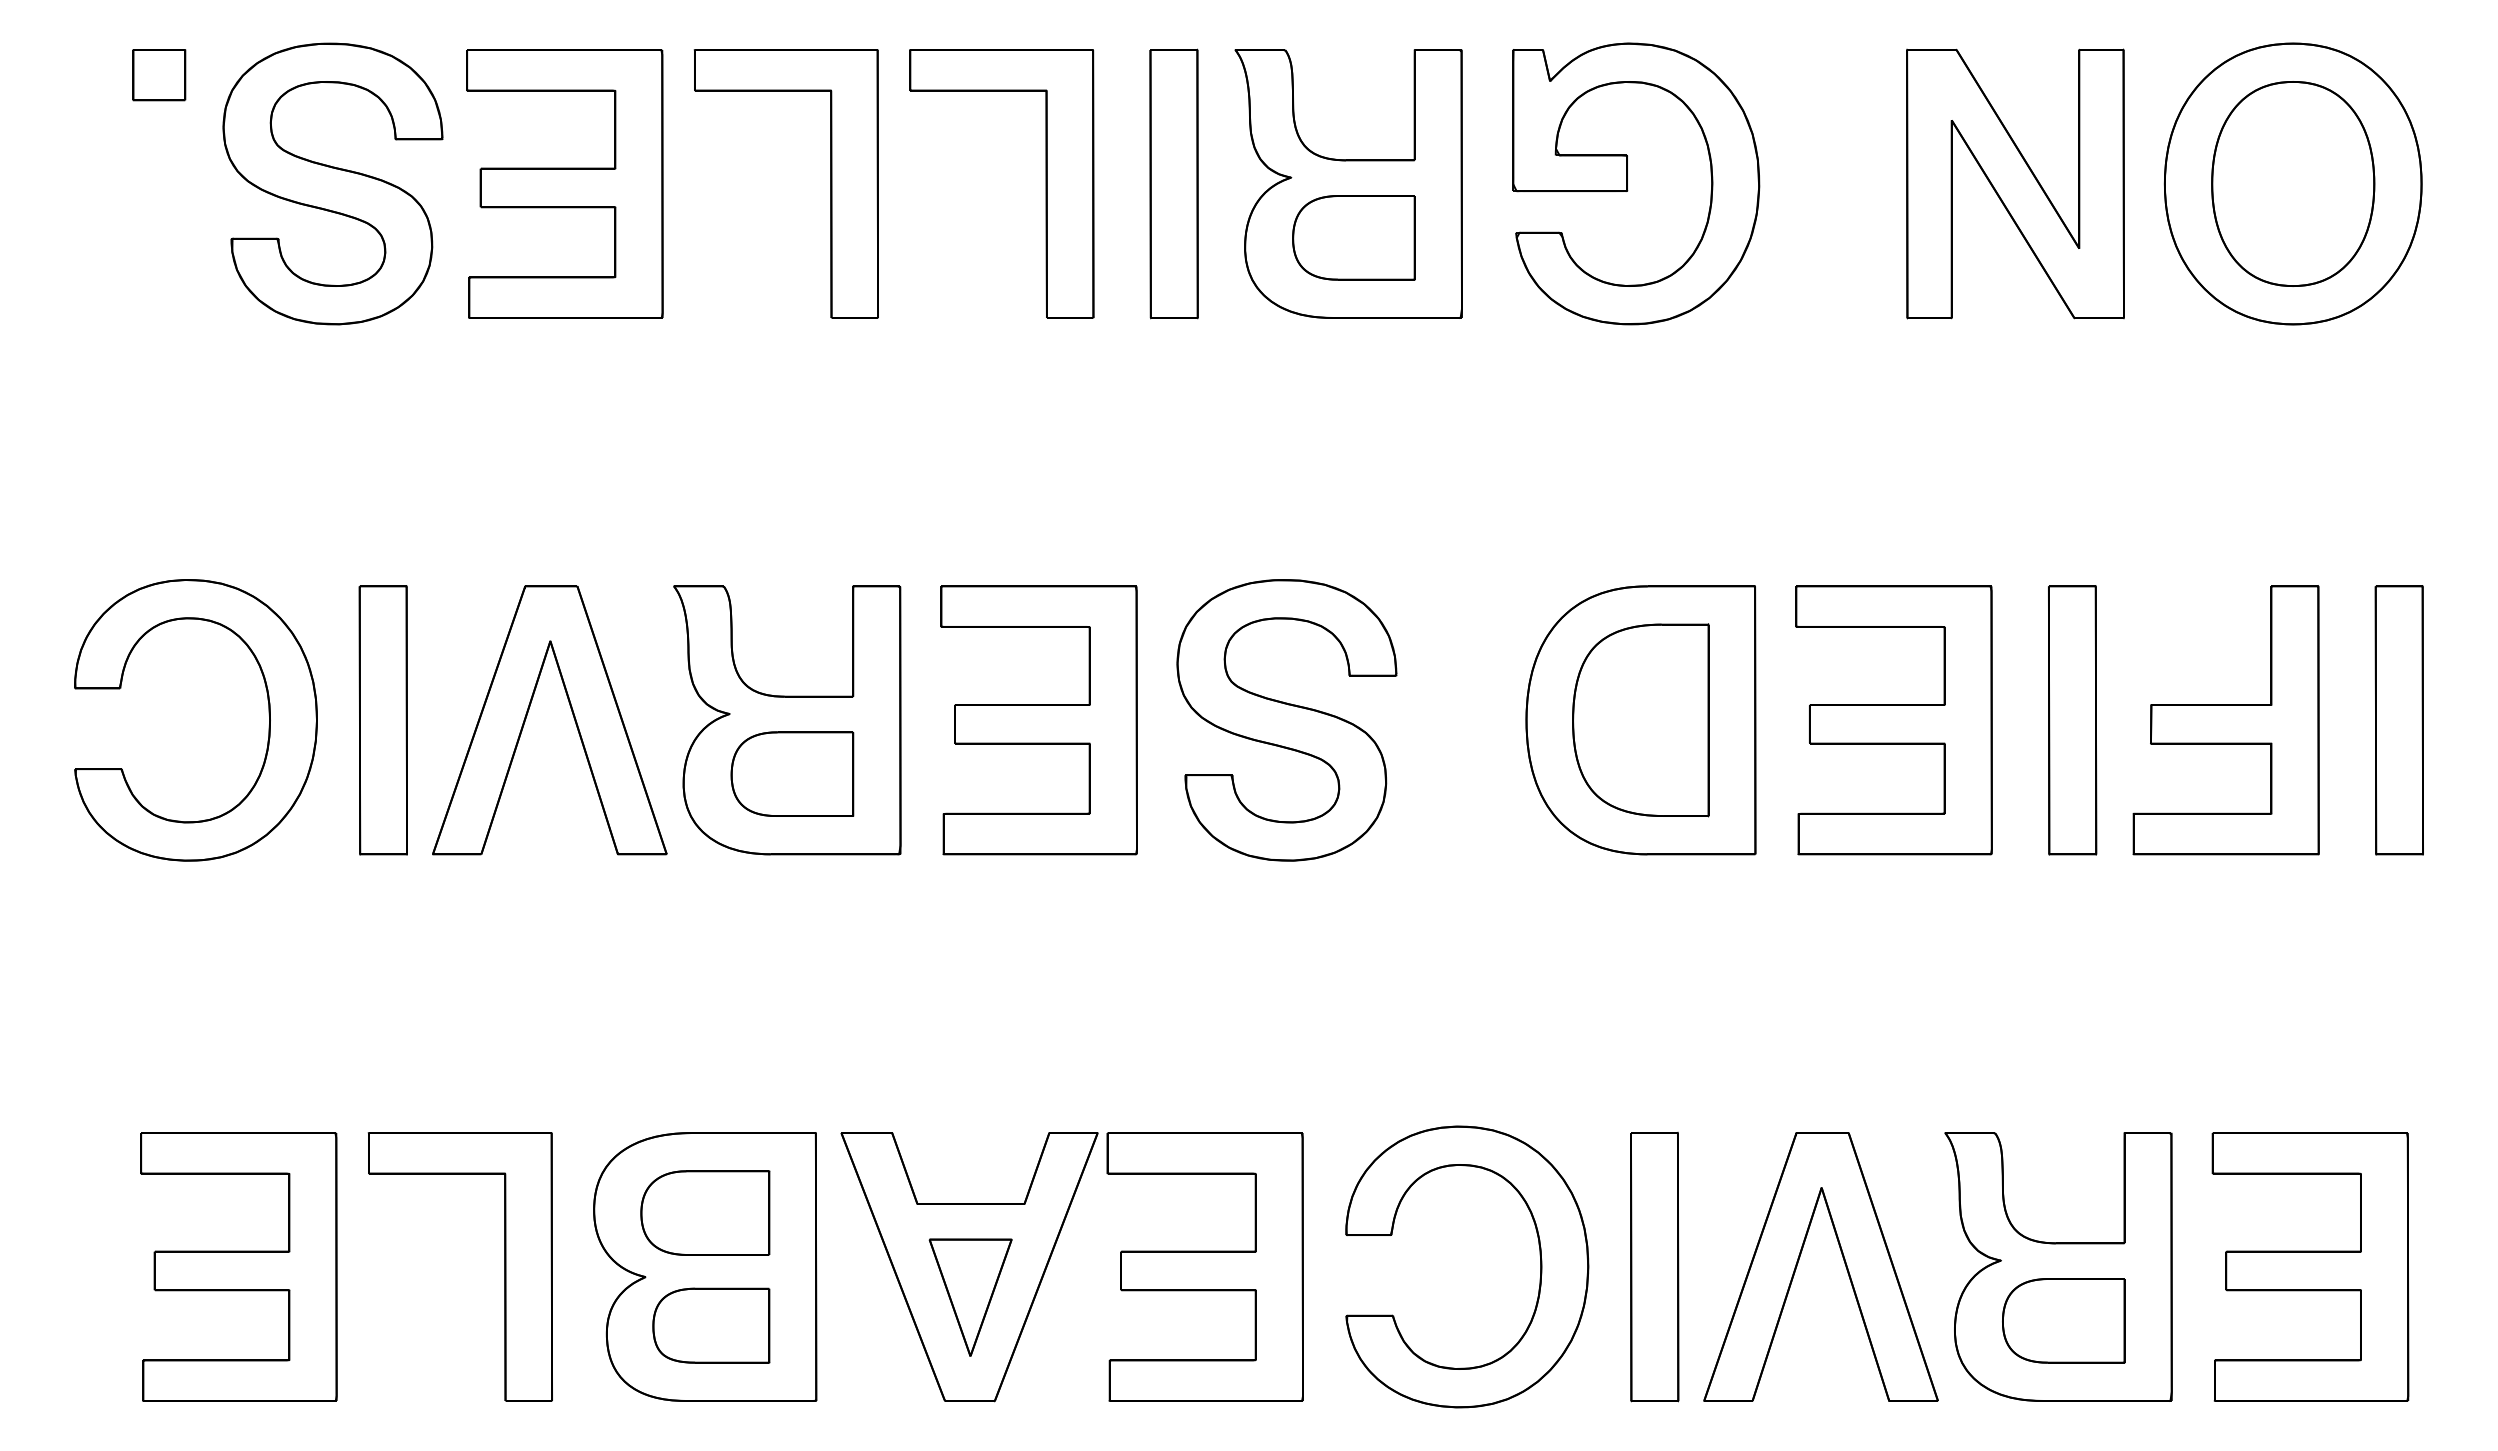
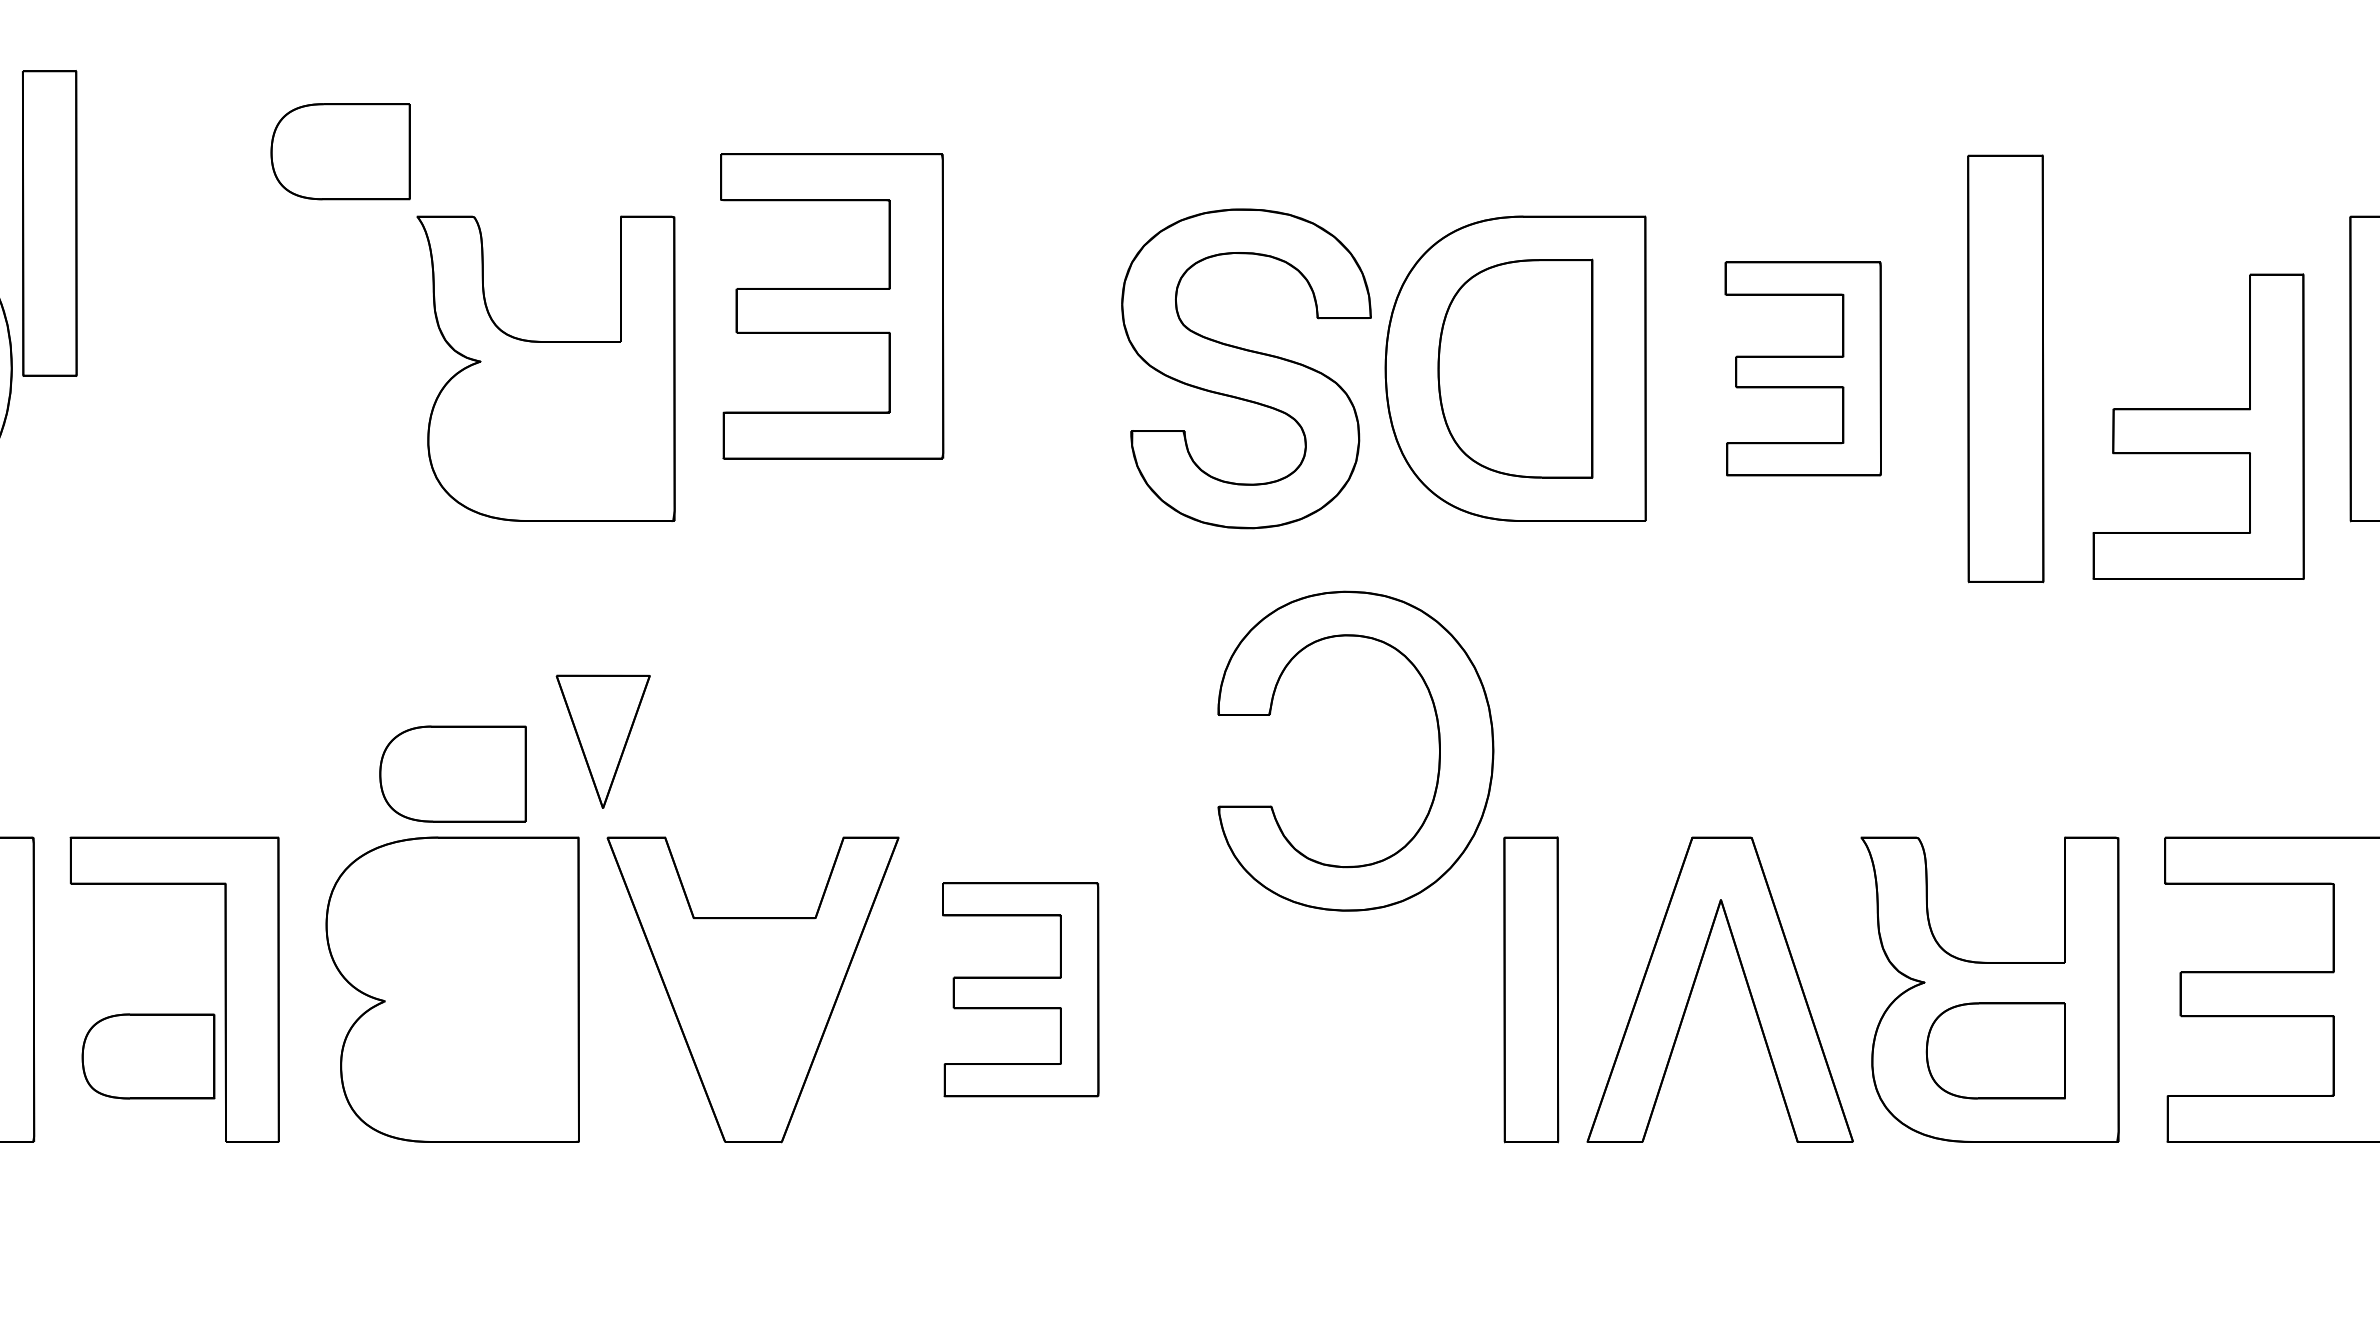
part: (528, 712) -> (252, 359), removed
part: (382, 720) -> (48, 223), moved
part: (1038, 720) -> (831, 306), moved
part: (1286, 720) -> (1245, 369), moved
part: (1893, 720) -> (1802, 369), size x0.7
part: (2072, 720) -> (2005, 369), size x1.4
part: (2225, 720) -> (2197, 426), moved
part: (792, 773) -> (340, 150), moved
part: (705, 1212) -> (453, 773), moved
part: (1539, 1255) -> (1437, 738), moved
part: (1204, 1266) -> (1019, 989), size x0.7
part: (970, 1297) -> (603, 741), moved
part: (711, 1325) -> (148, 1056), moved

